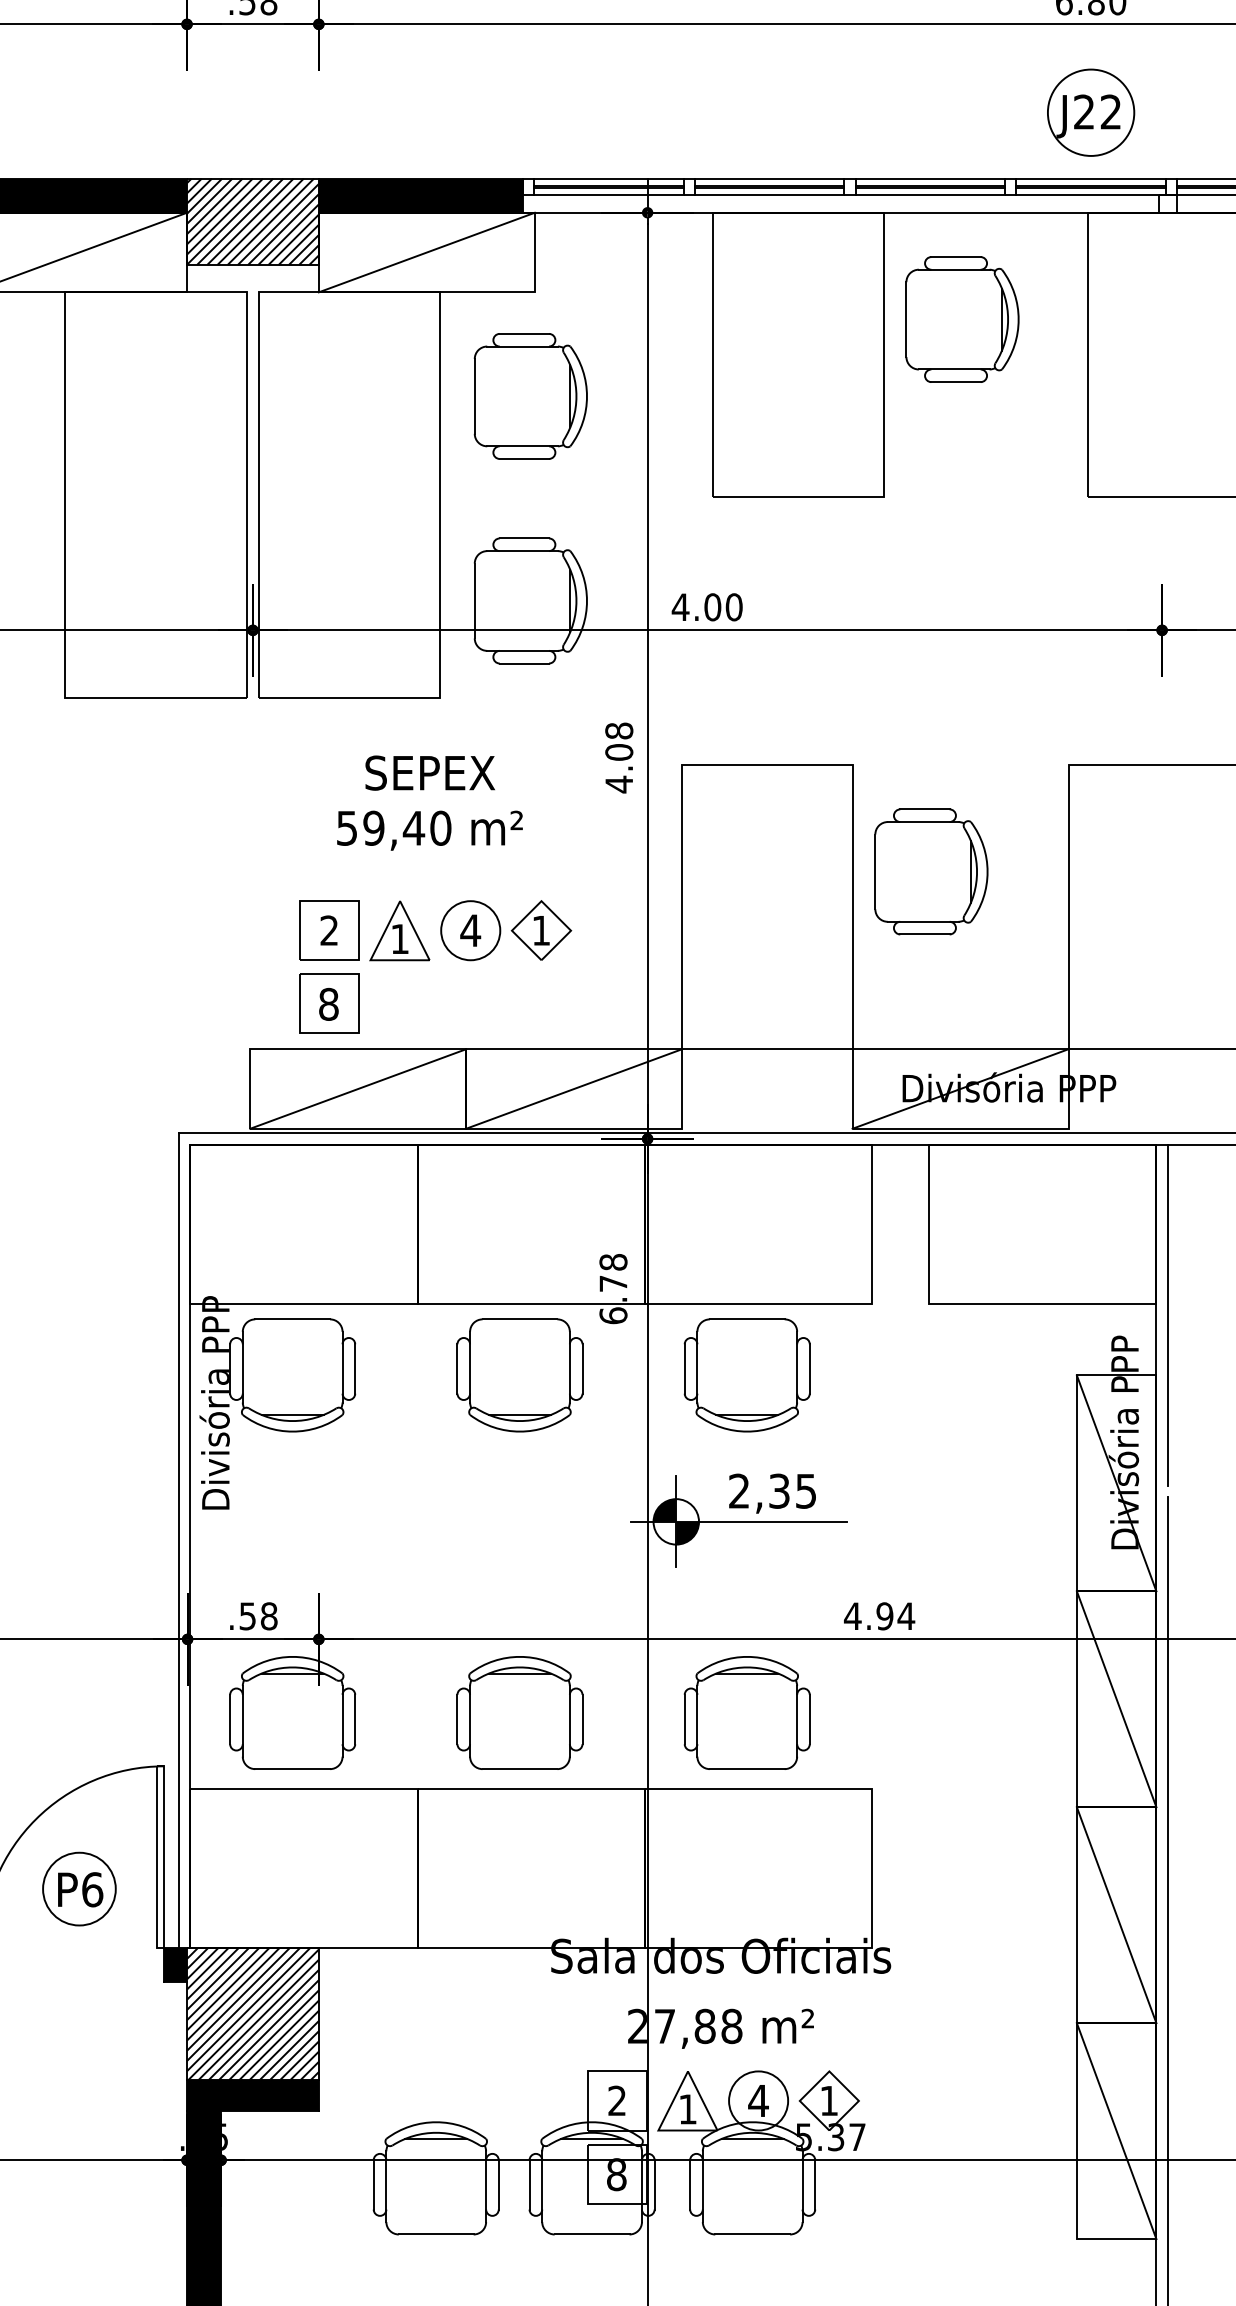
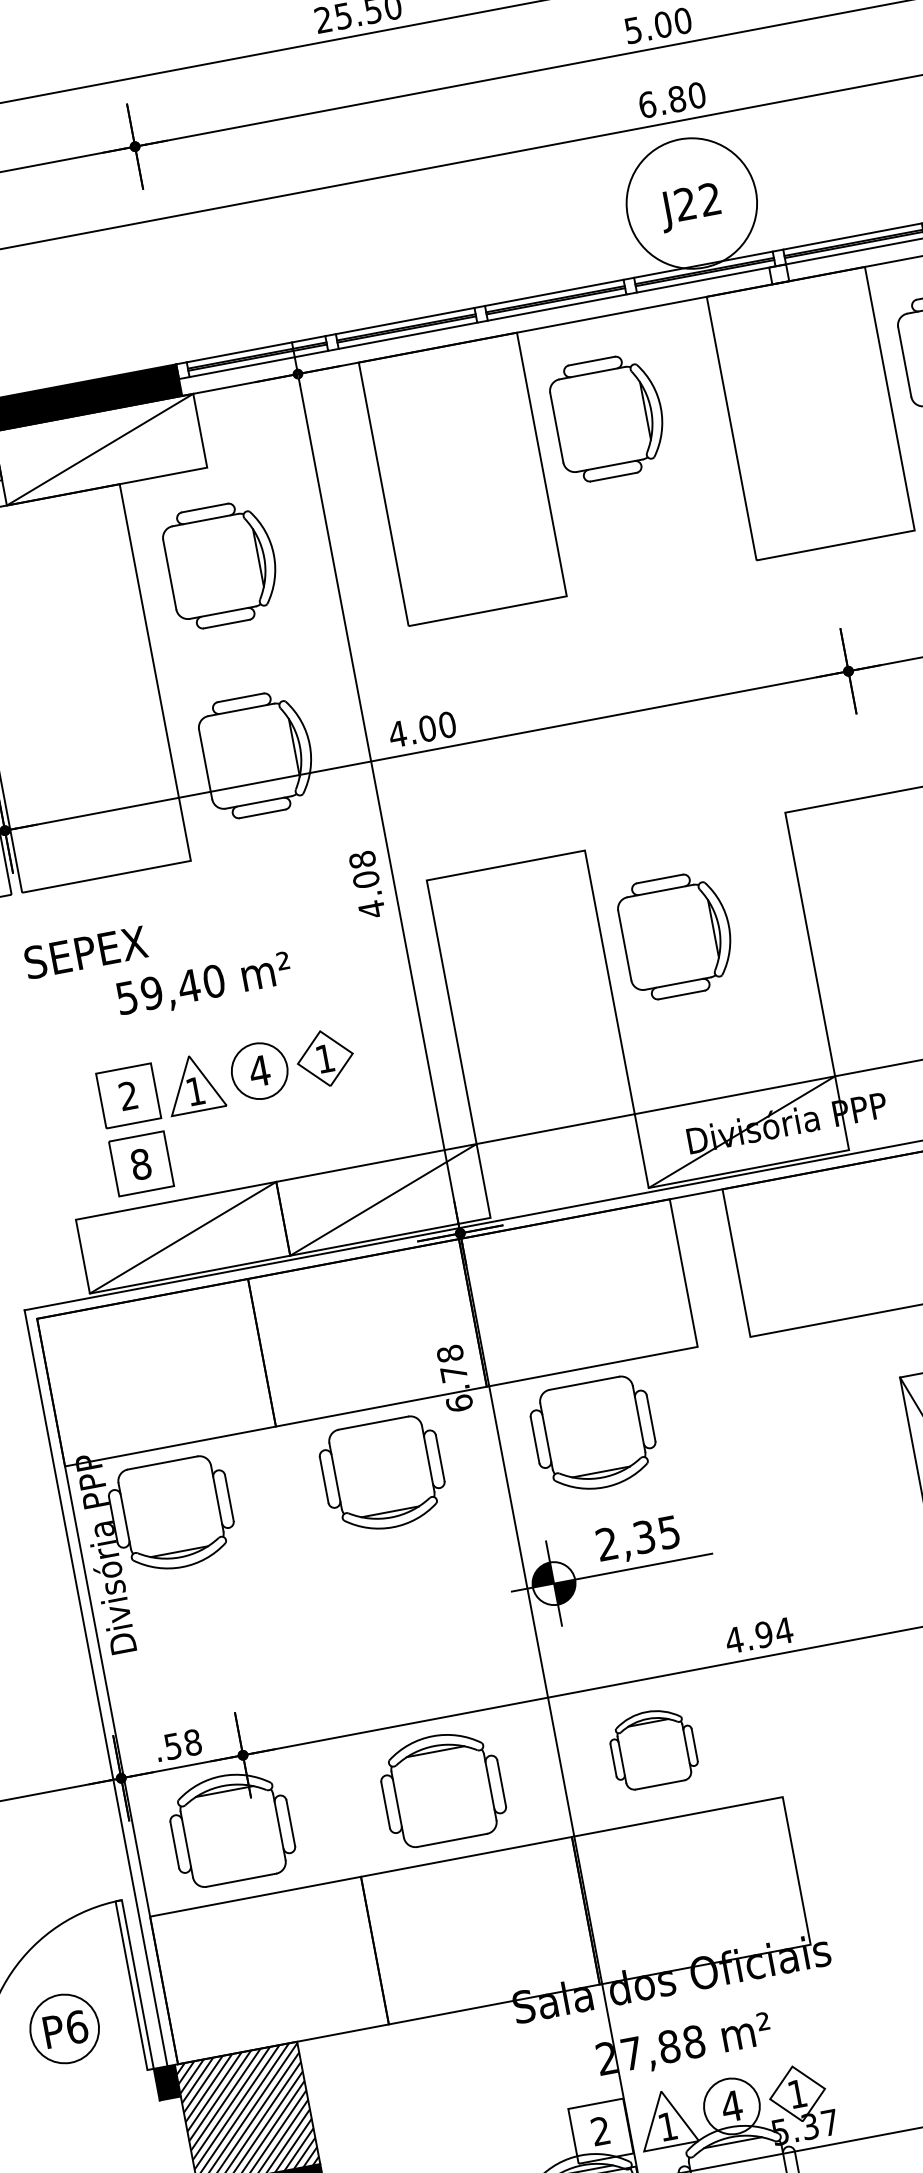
circle: (1090, 112) -> (691, 203), size x1.6
text: (429, 772) -> (85, 952), moved
part: (746, 1712) -> (652, 1748), size x0.7

